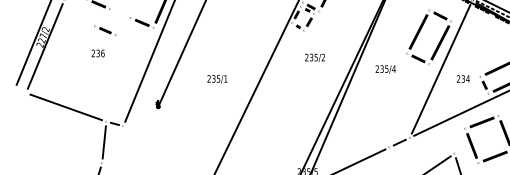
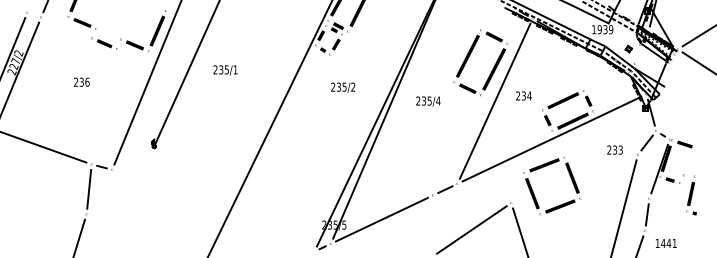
part: (105, 30) -> (104, 43), moved
text: (463, 78) -> (523, 95), moved
text: (217, 79) -> (225, 70), moved

